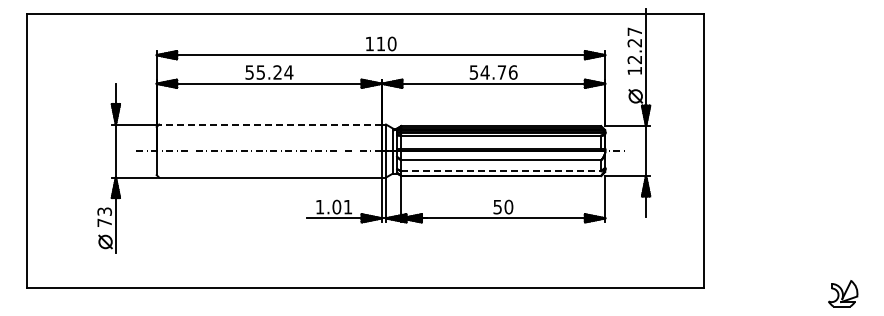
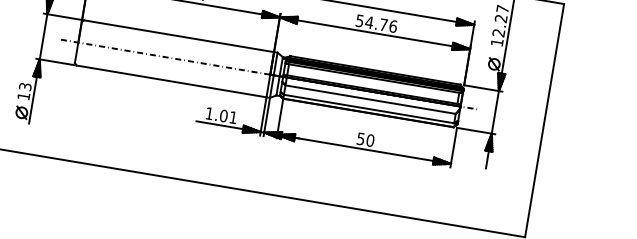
line: (270, 124) -> (179, 36), dashed -> solid
line: (501, 171) -> (369, 109), dashed -> solid
text: (104, 222) -> (23, 96), 73 -> 13

